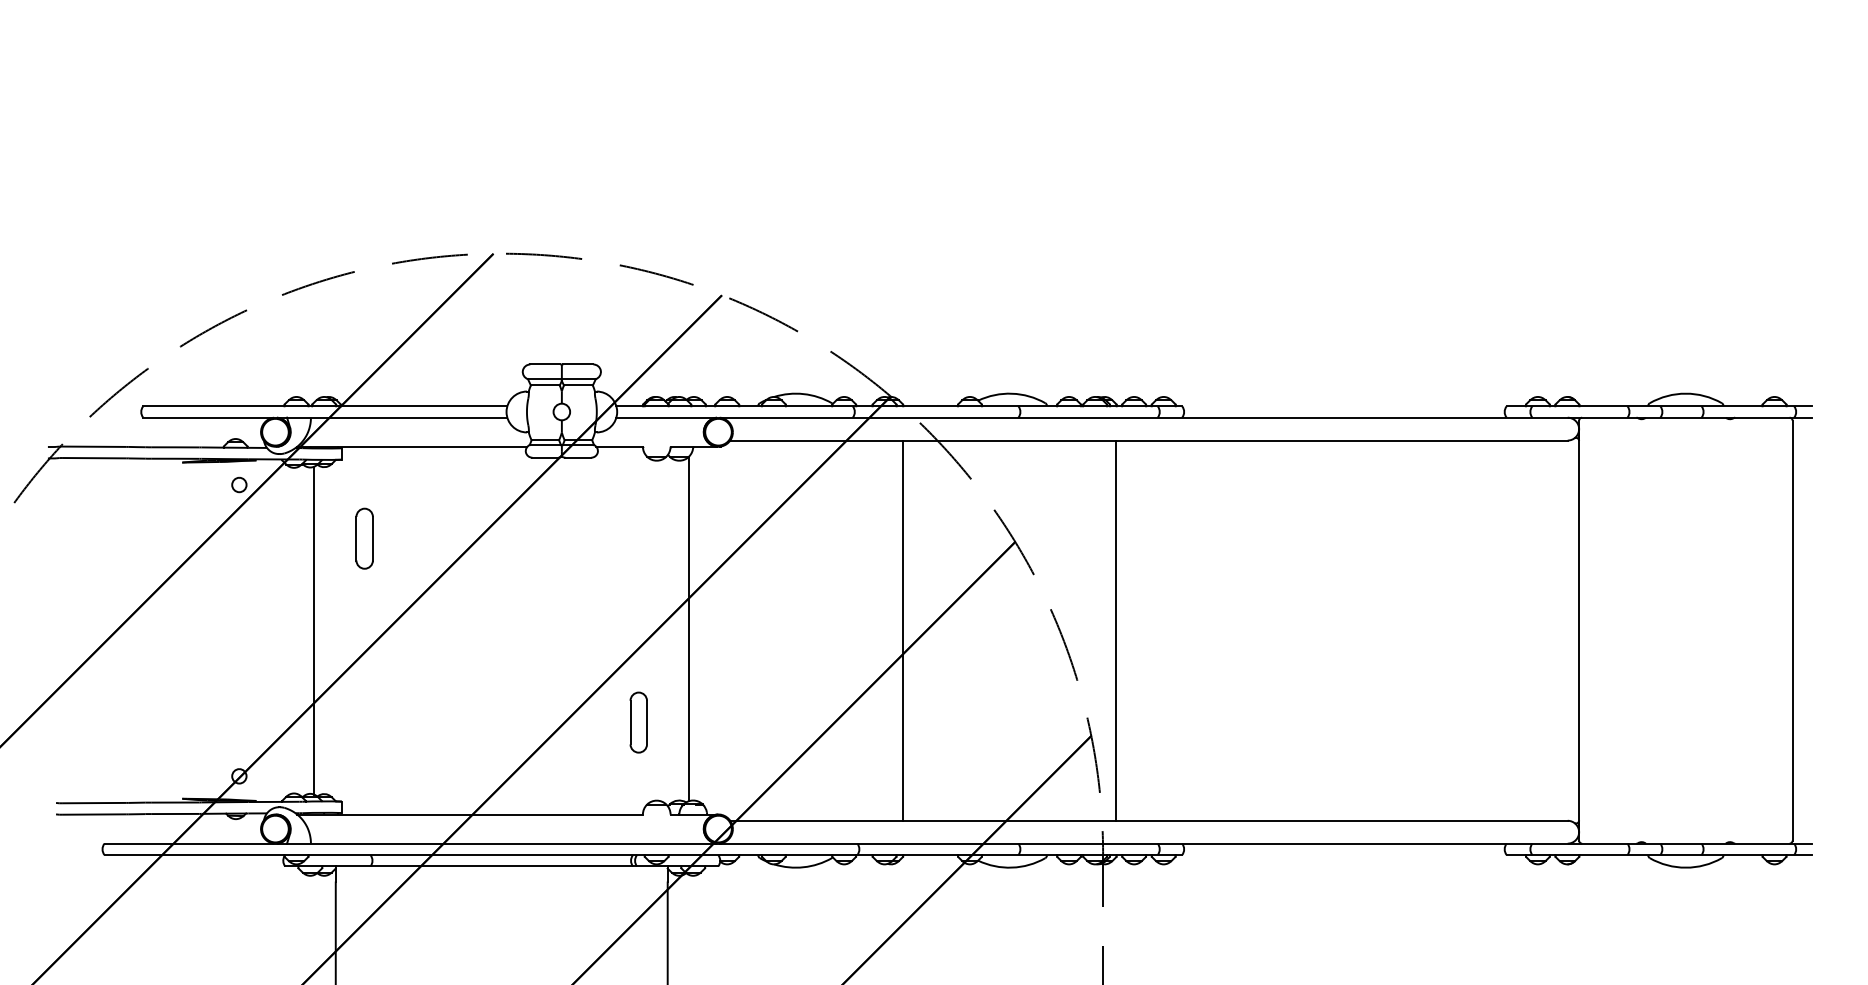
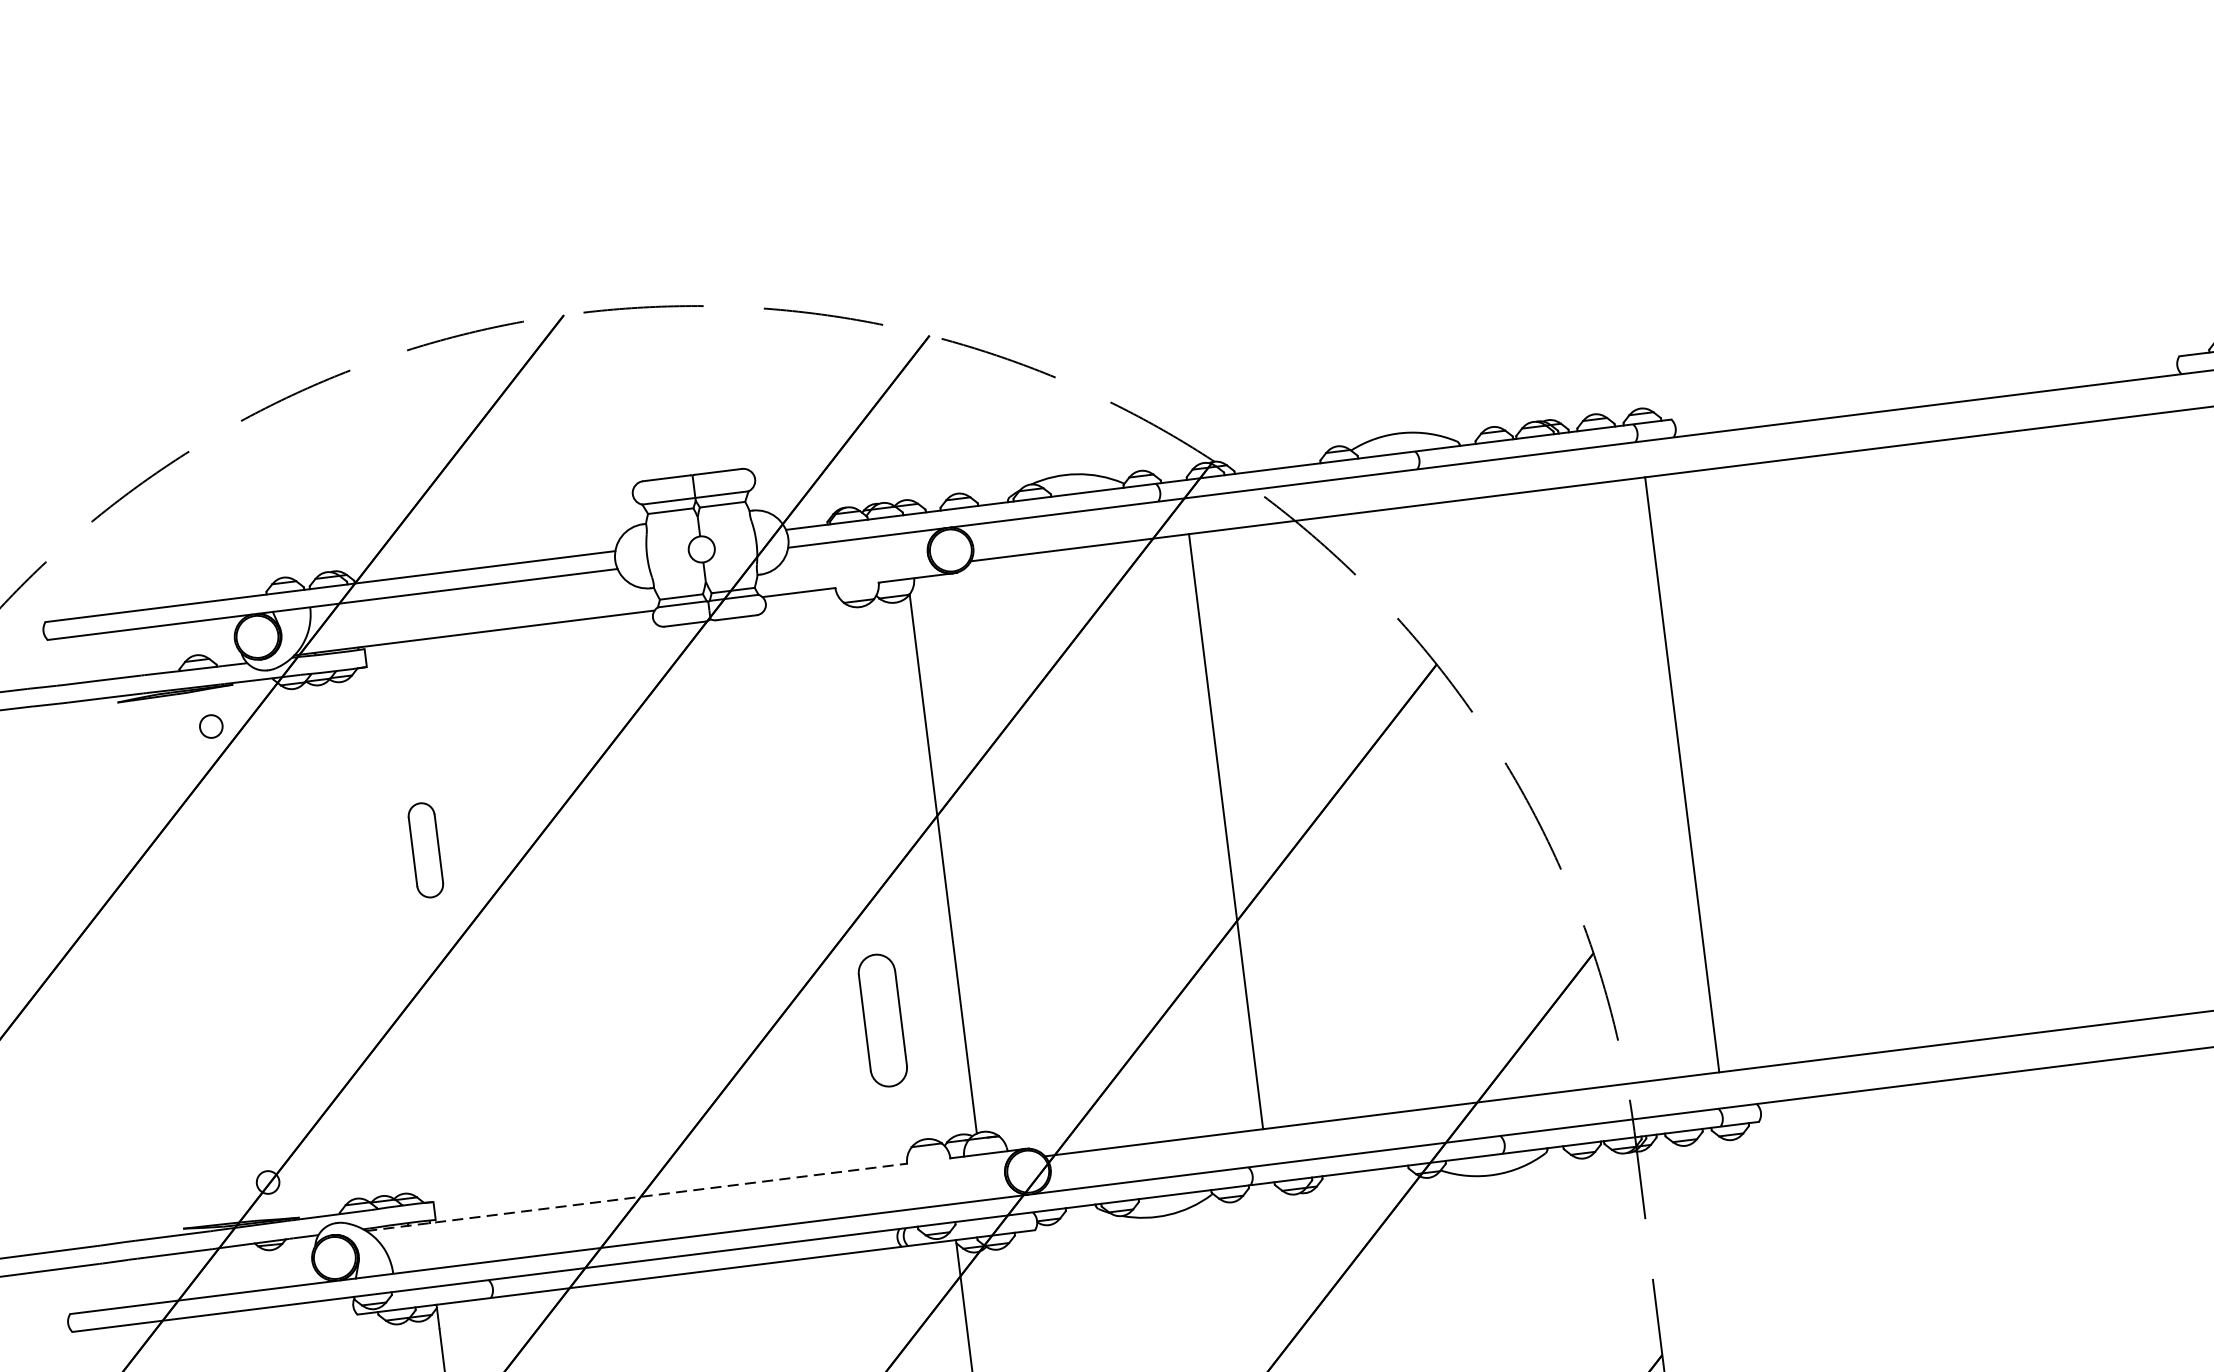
part: (364, 538) -> (425, 850), moved
line: (314, 630) -> (357, 939), removed
line: (902, 630) -> (1225, 831), moved
line: (1116, 630) -> (1682, 774), moved
part: (638, 722) -> (882, 1020), size x1.4
line: (470, 814) -> (637, 1197), solid -> dashed

